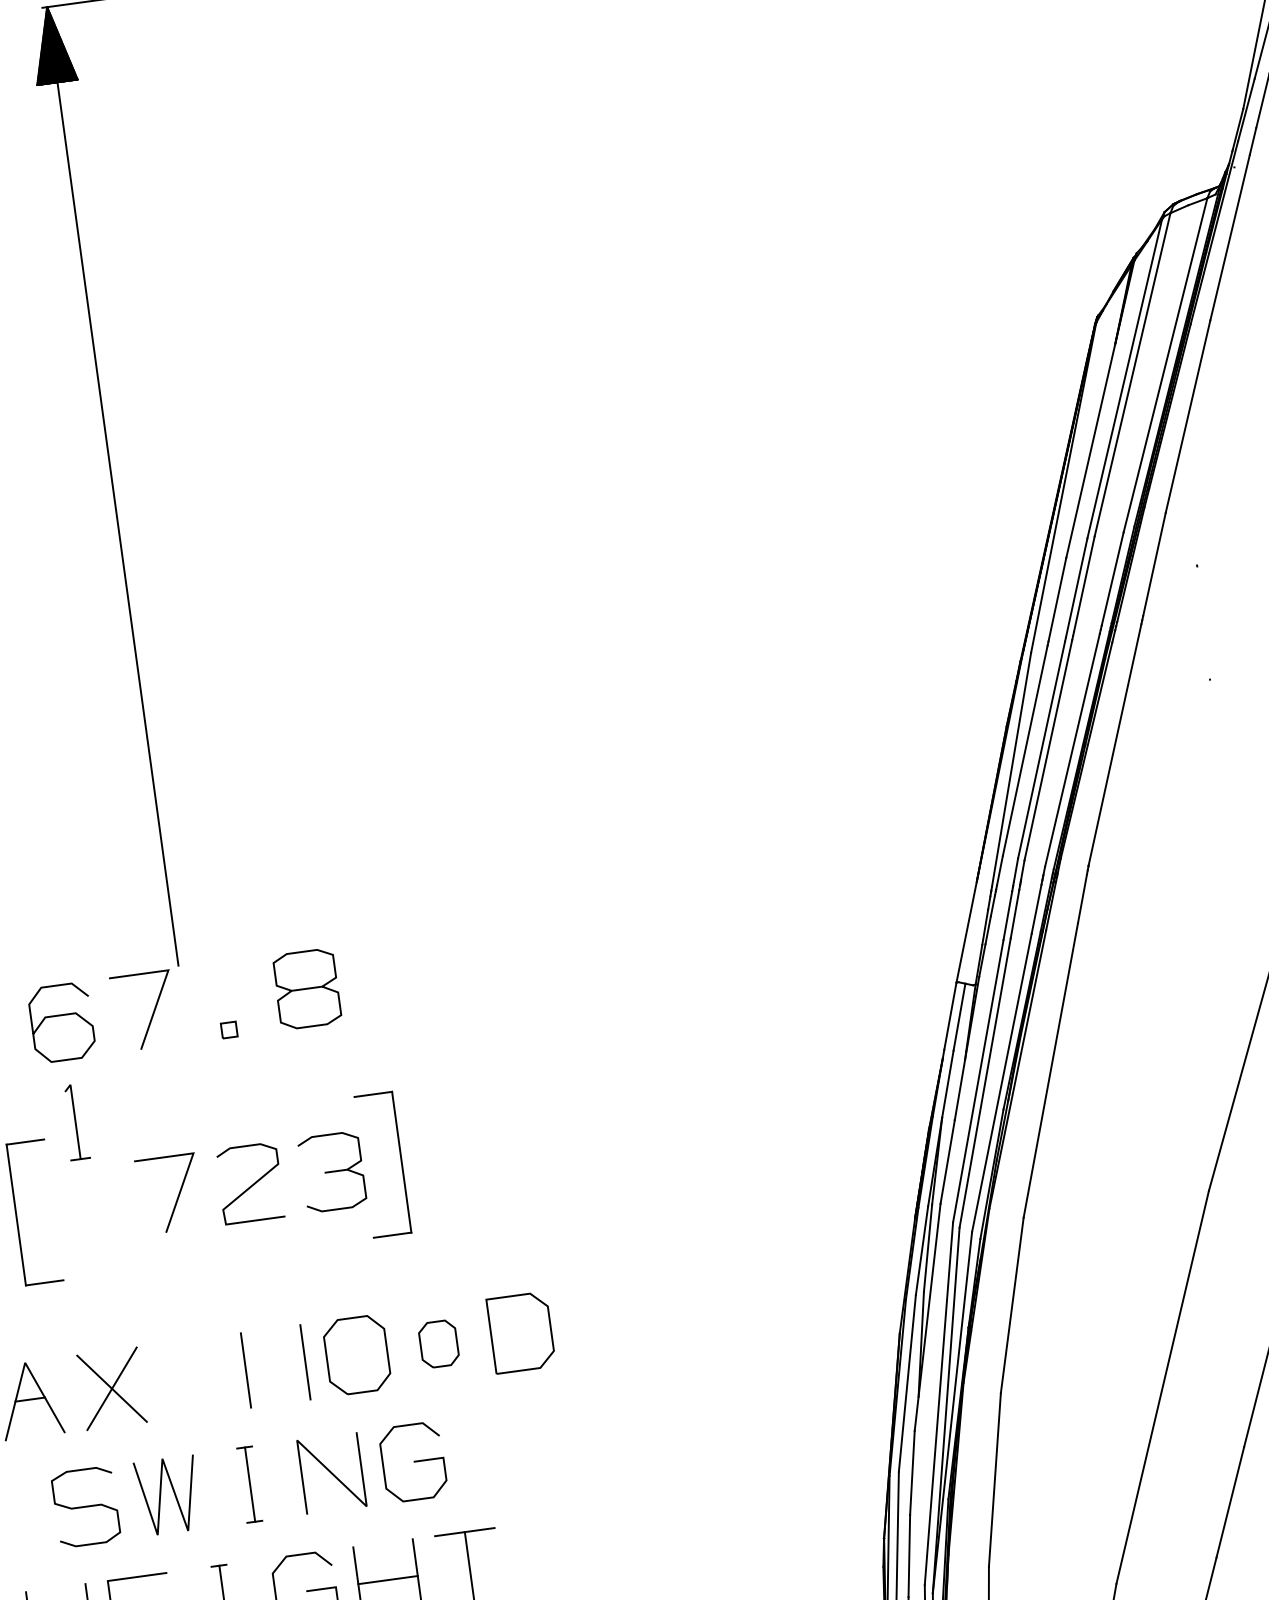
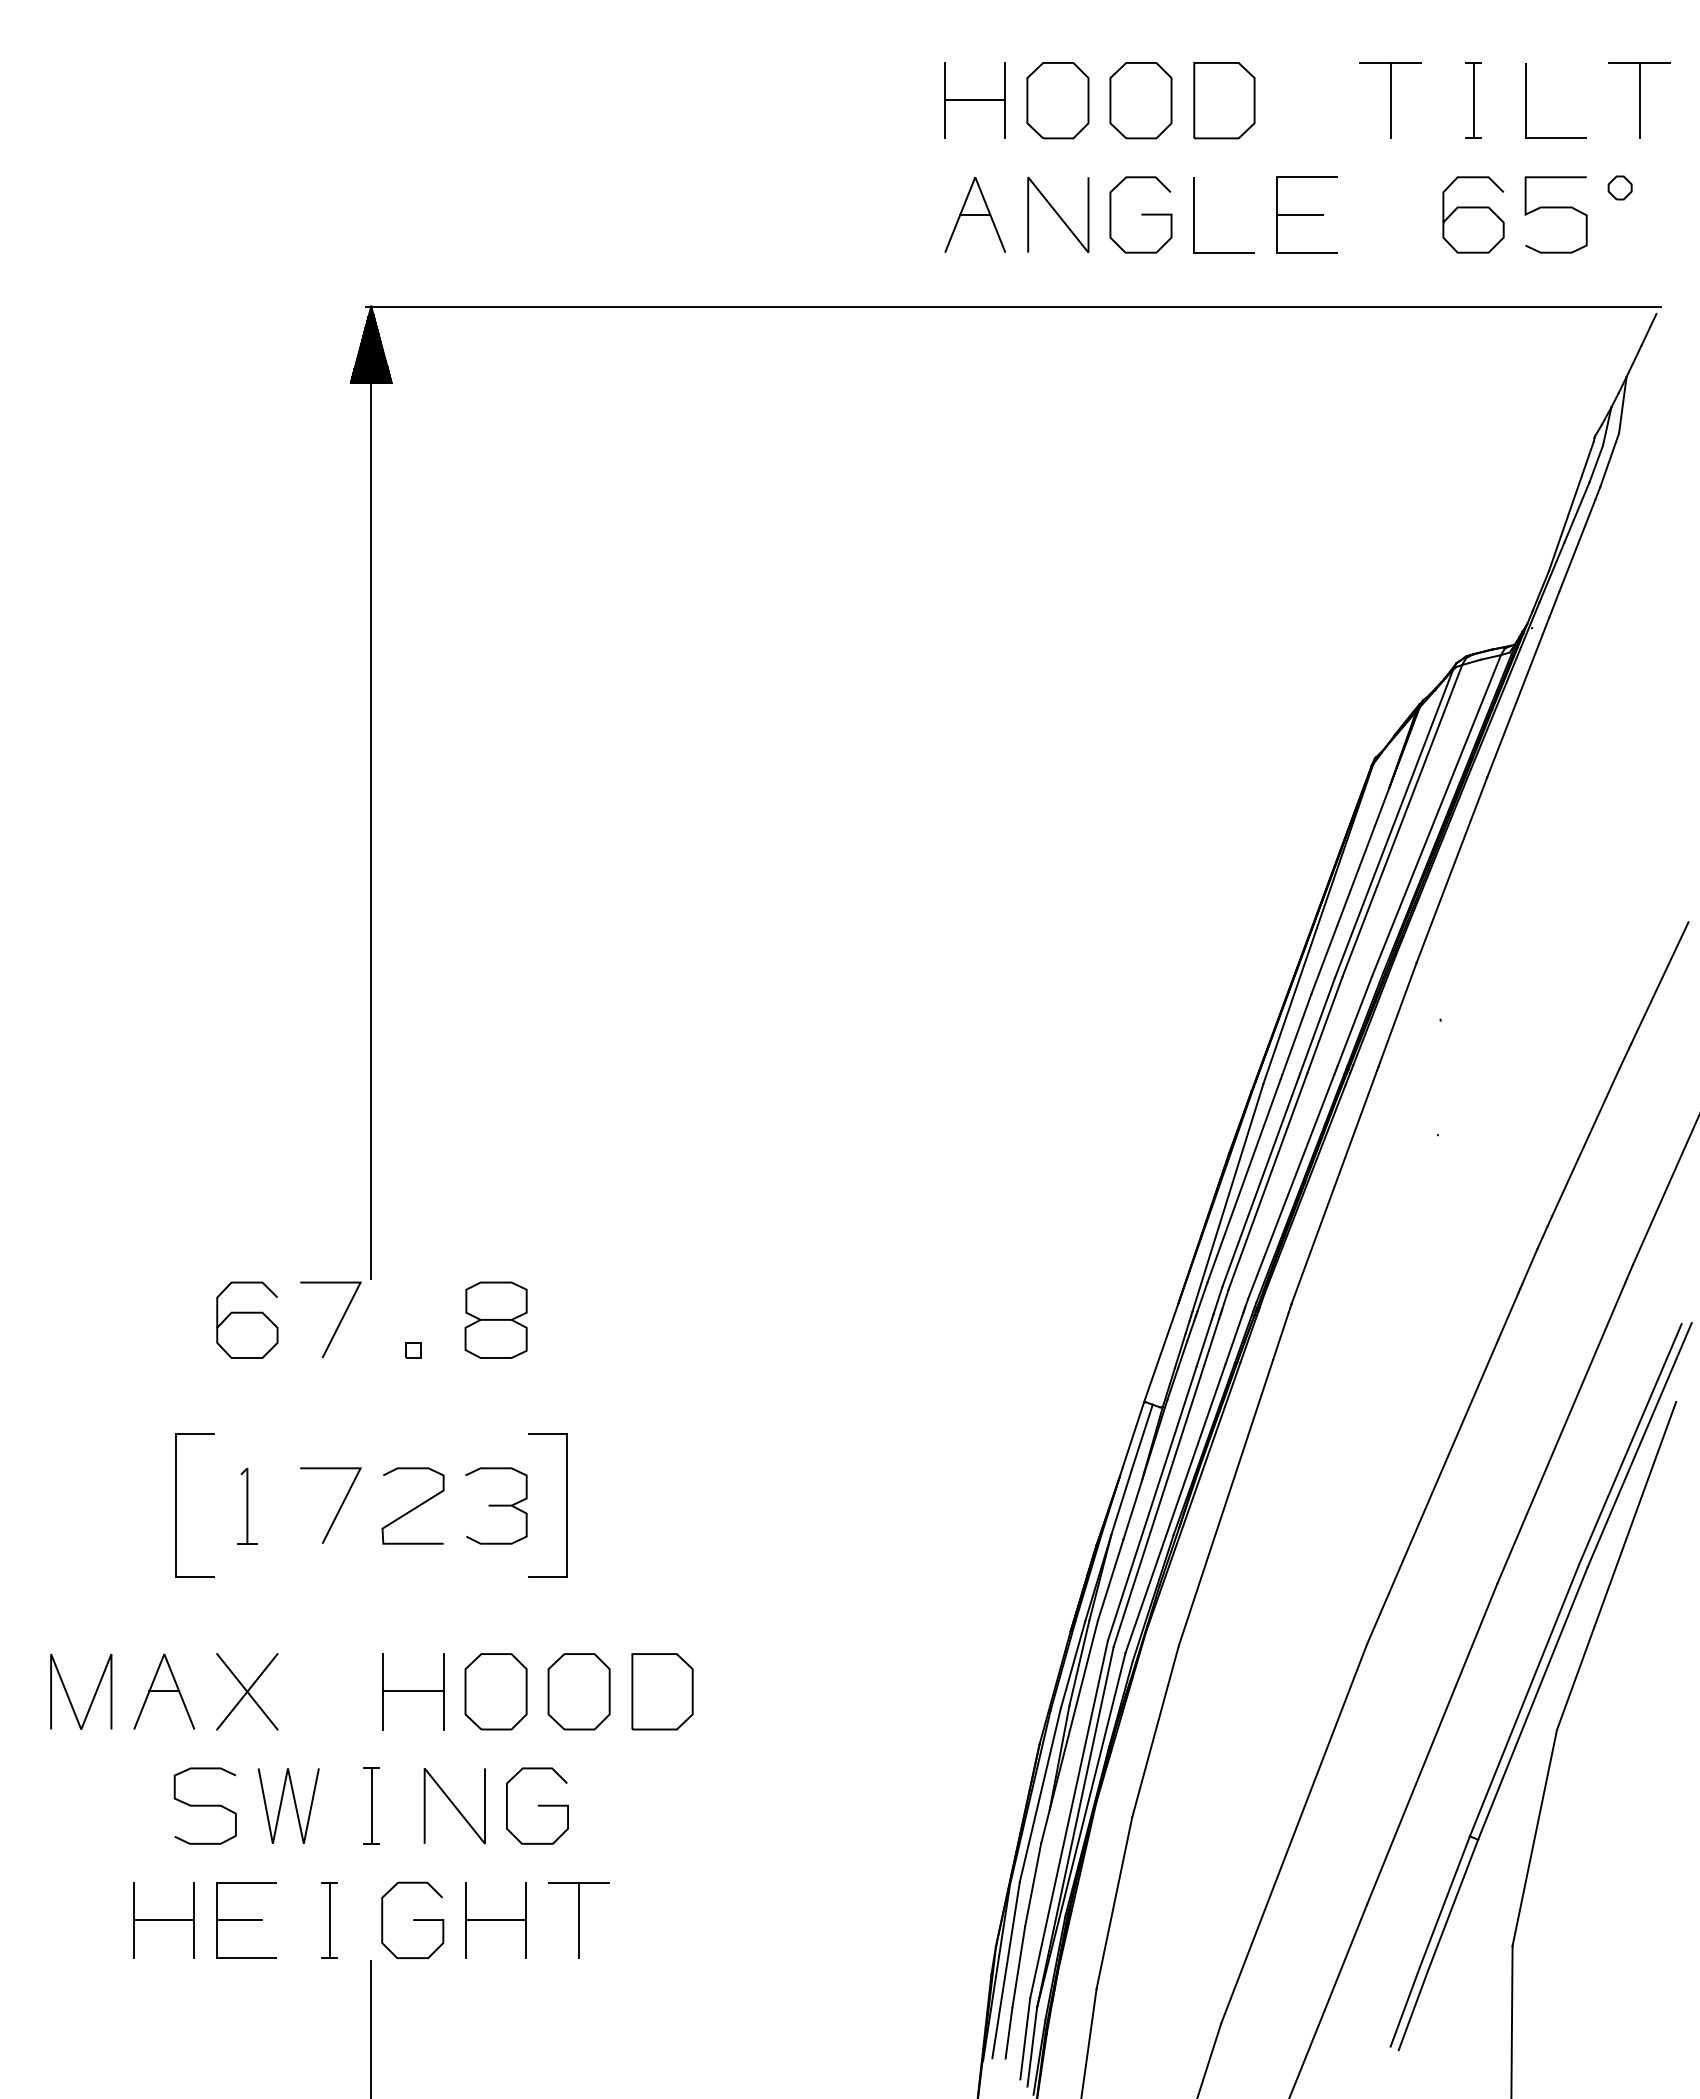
part: (75, 1121) -> (247, 1505), moved
part: (438, 1343) -> (578, 1691), size x1.67
line: (275, 1366) -> (413, 1691), added

